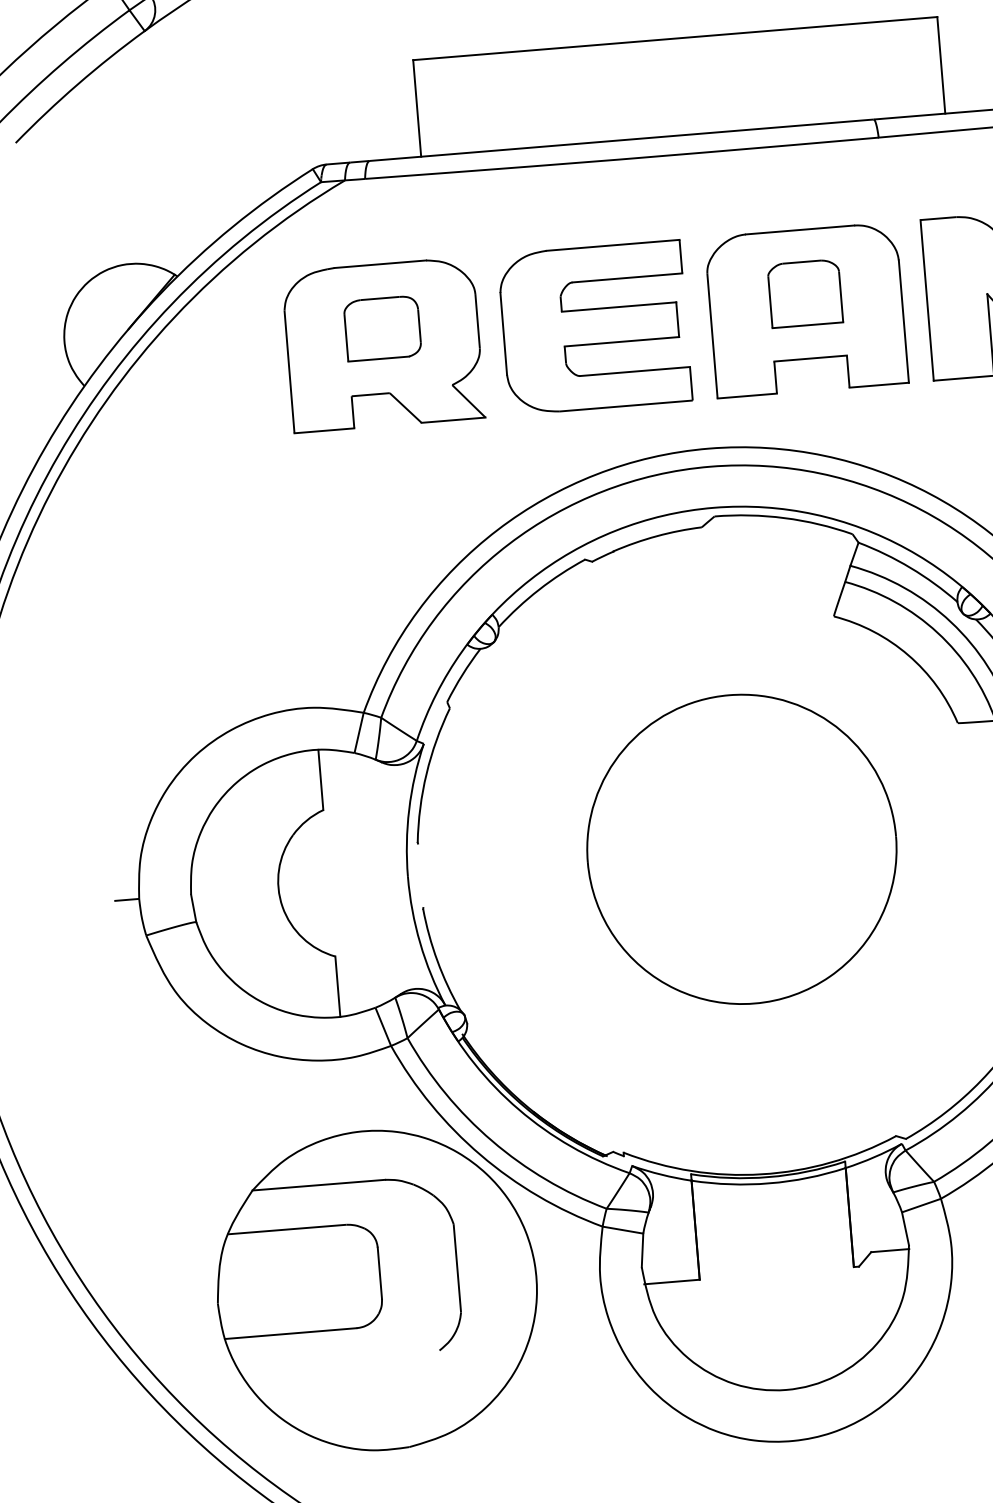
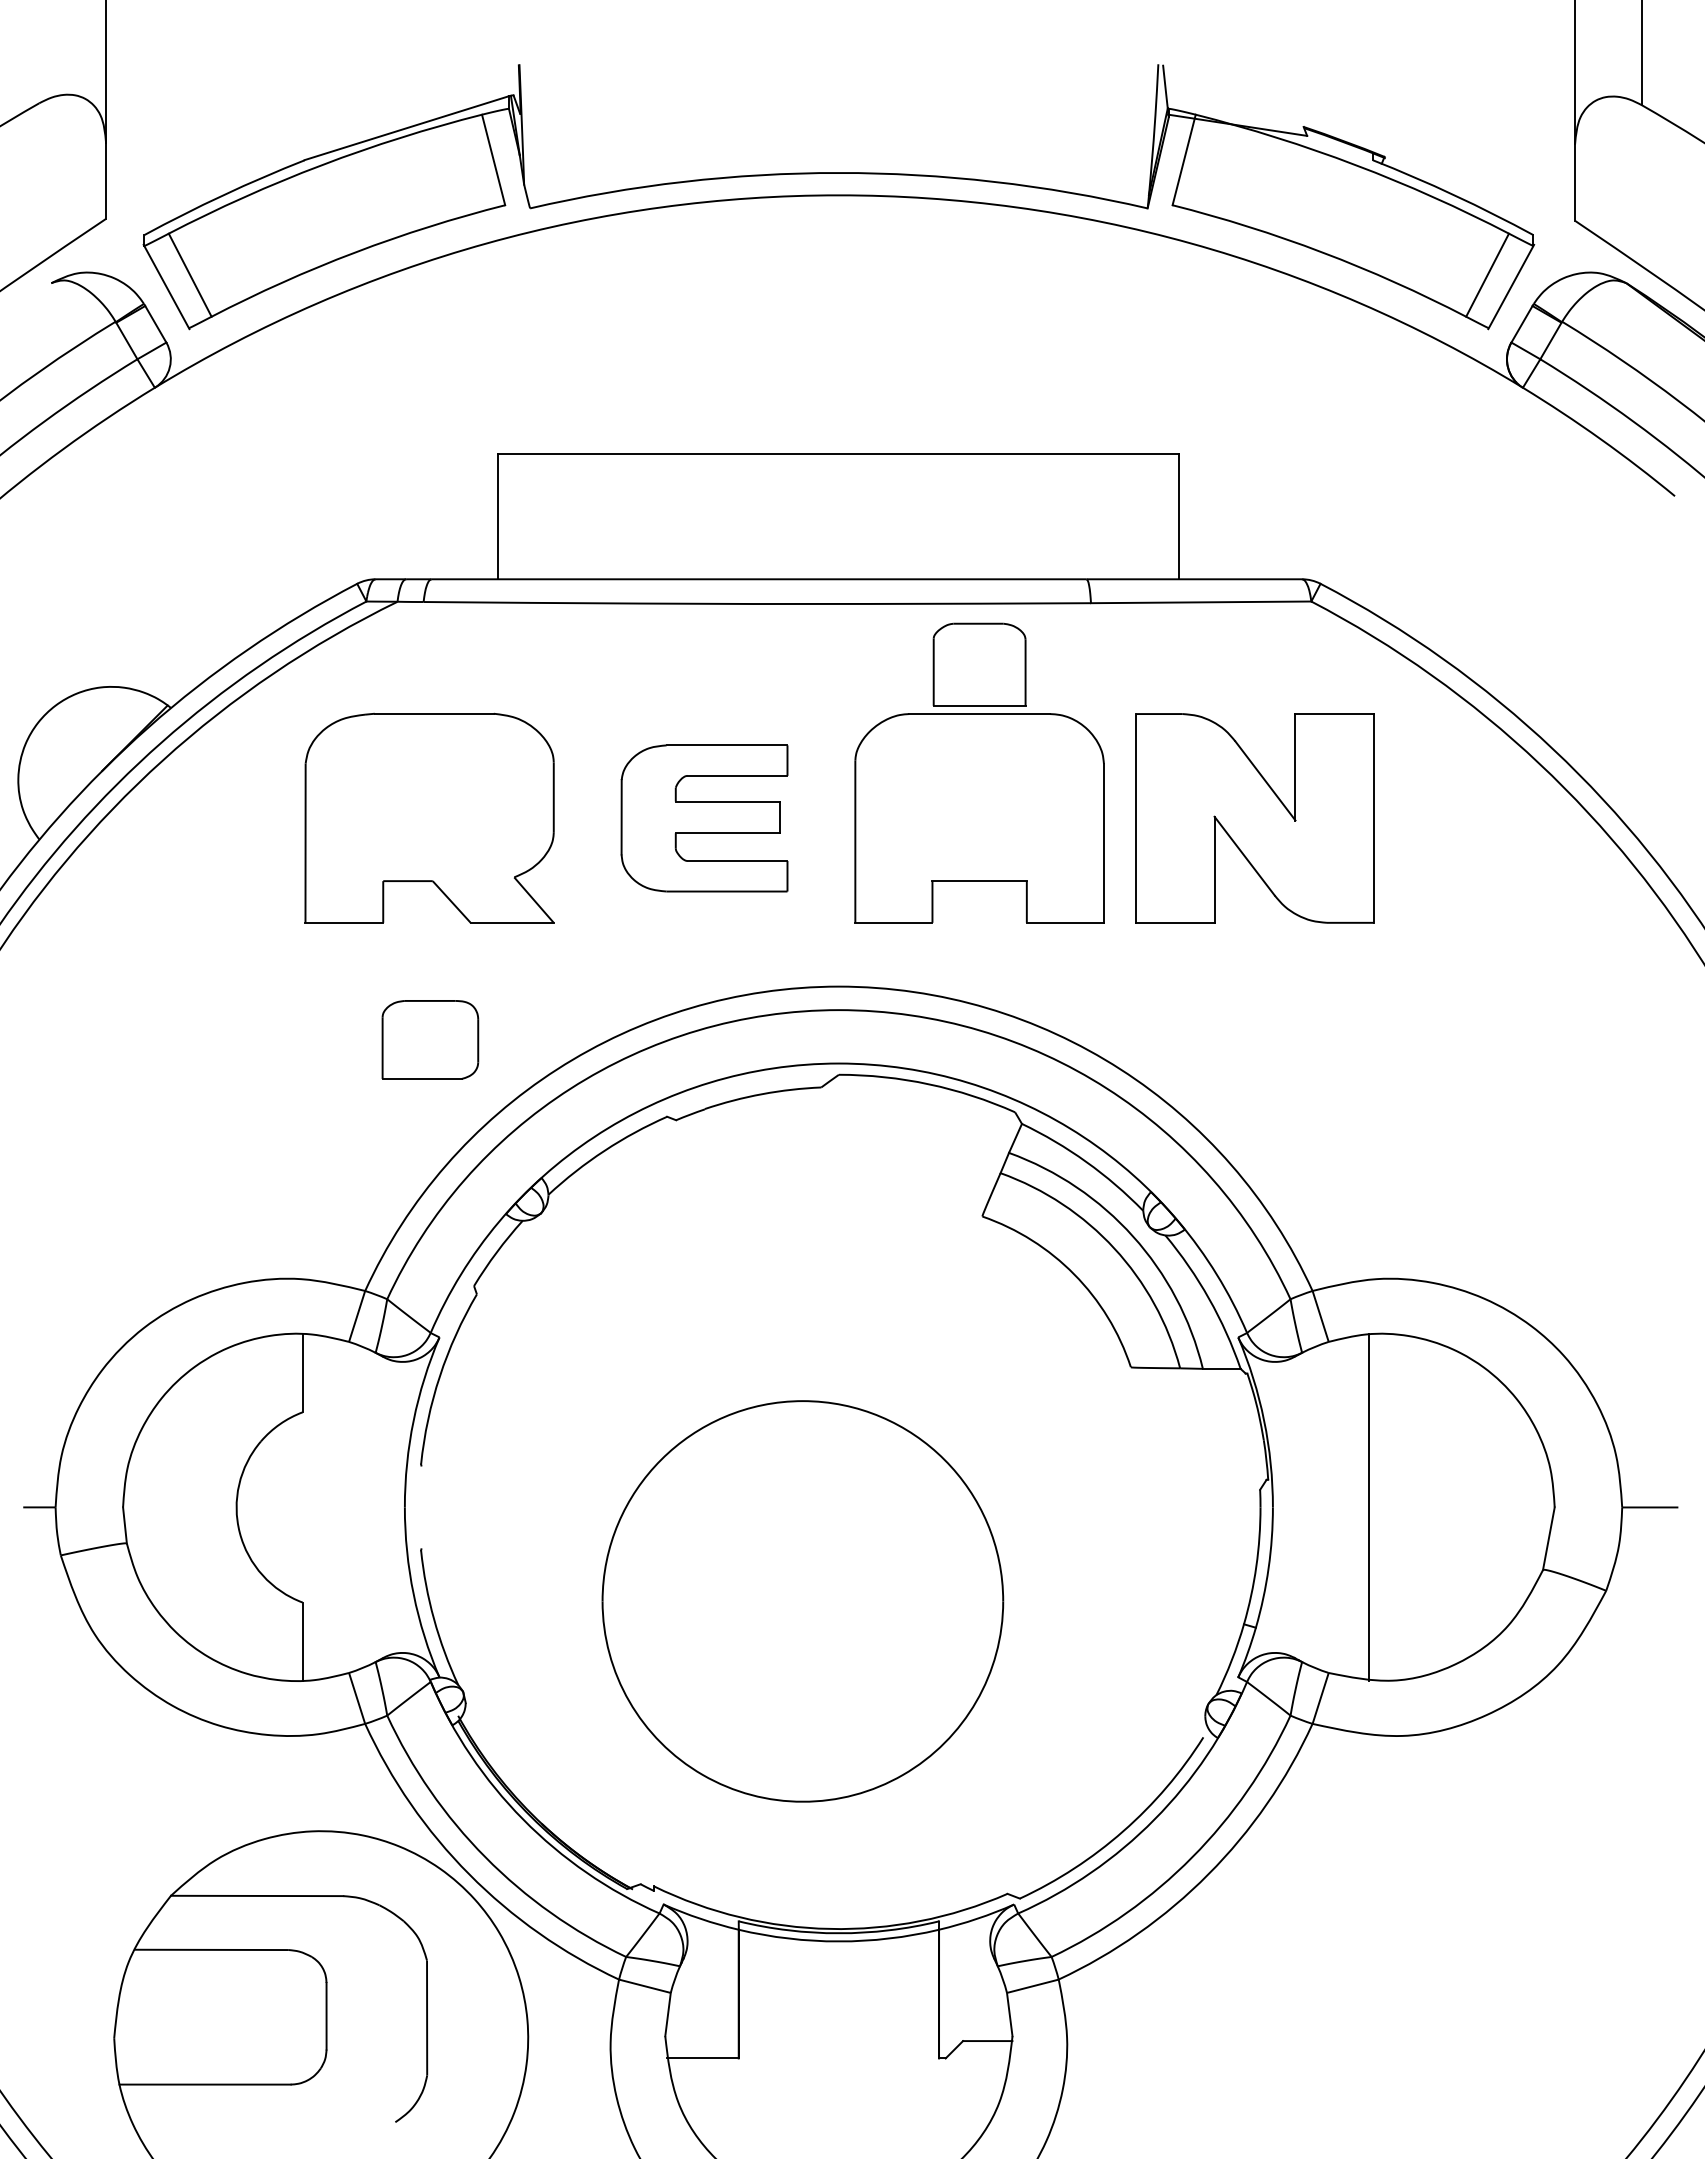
part: (805, 293) -> (979, 664), moved
part: (594, 327) -> (704, 818), size x0.7
part: (382, 328) -> (430, 1039), moved
part: (741, 849) -> (802, 1601), moved

